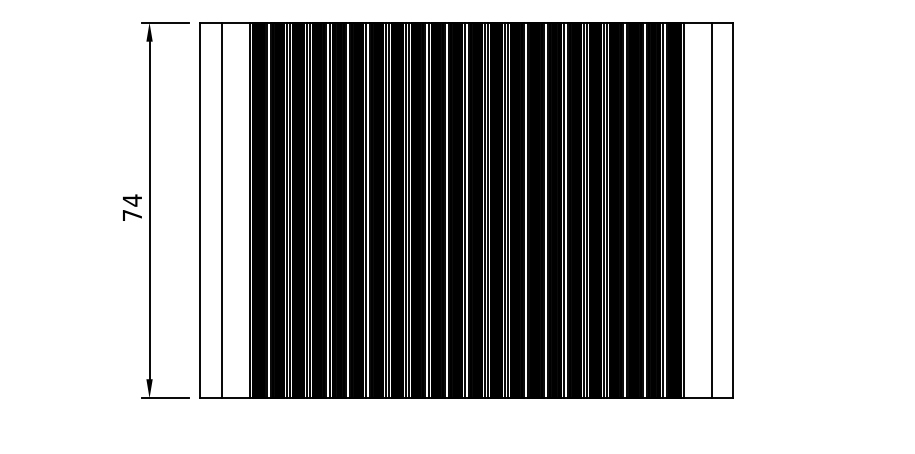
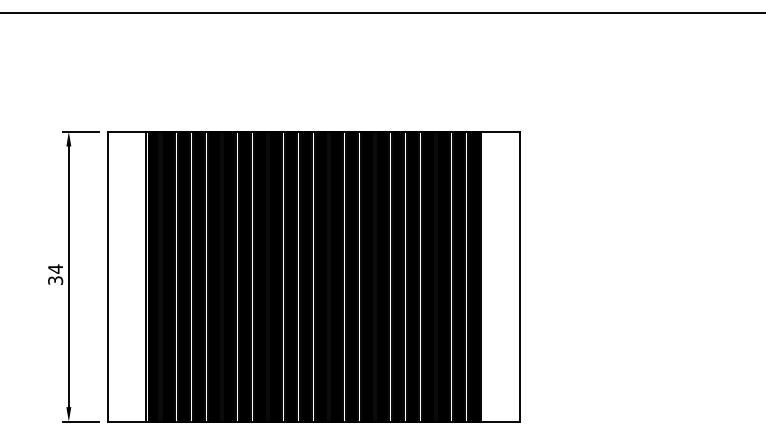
line: (221, 210) -> (124, 276), removed
line: (712, 210) -> (503, 276), removed
text: (132, 215) -> (55, 280), 74 -> 34

